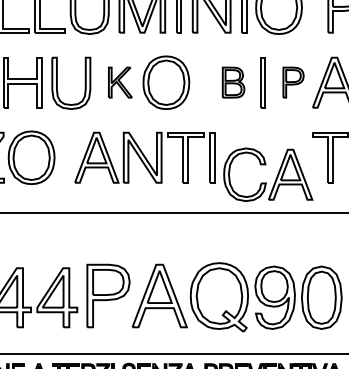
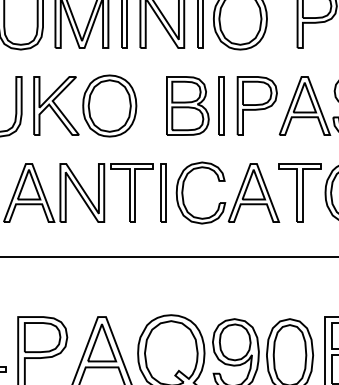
part: (120, 82) -> (56, 105), size x1.67
part: (233, 82) -> (187, 105), size x1.67
part: (293, 82) -> (257, 105), size x1.67
part: (275, 178) -> (236, 197), moved

